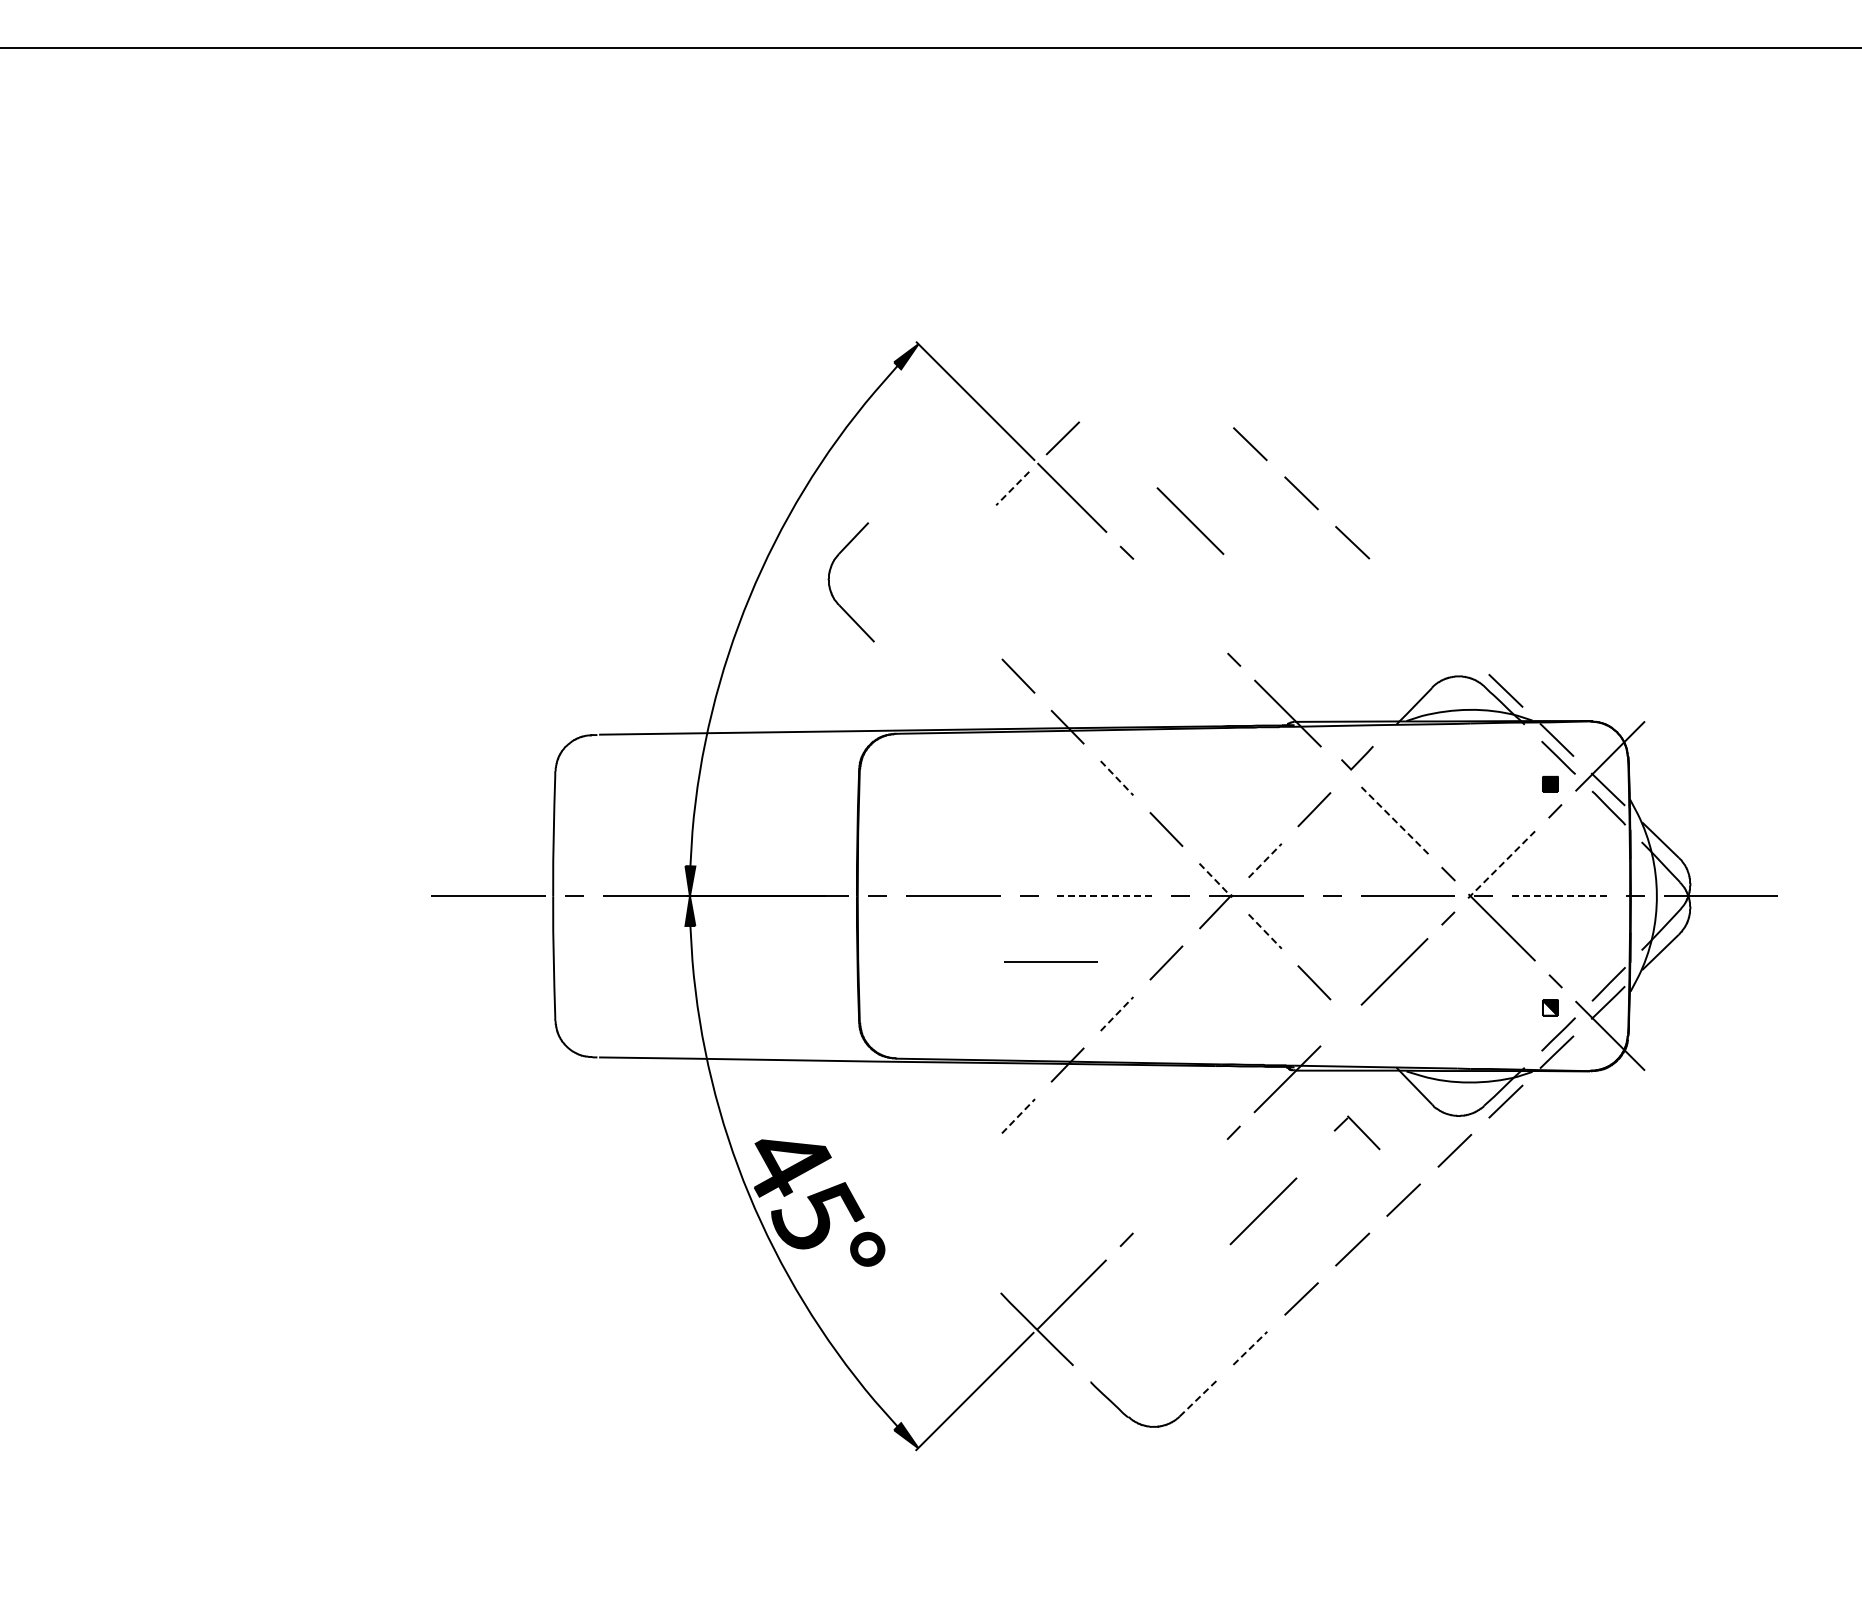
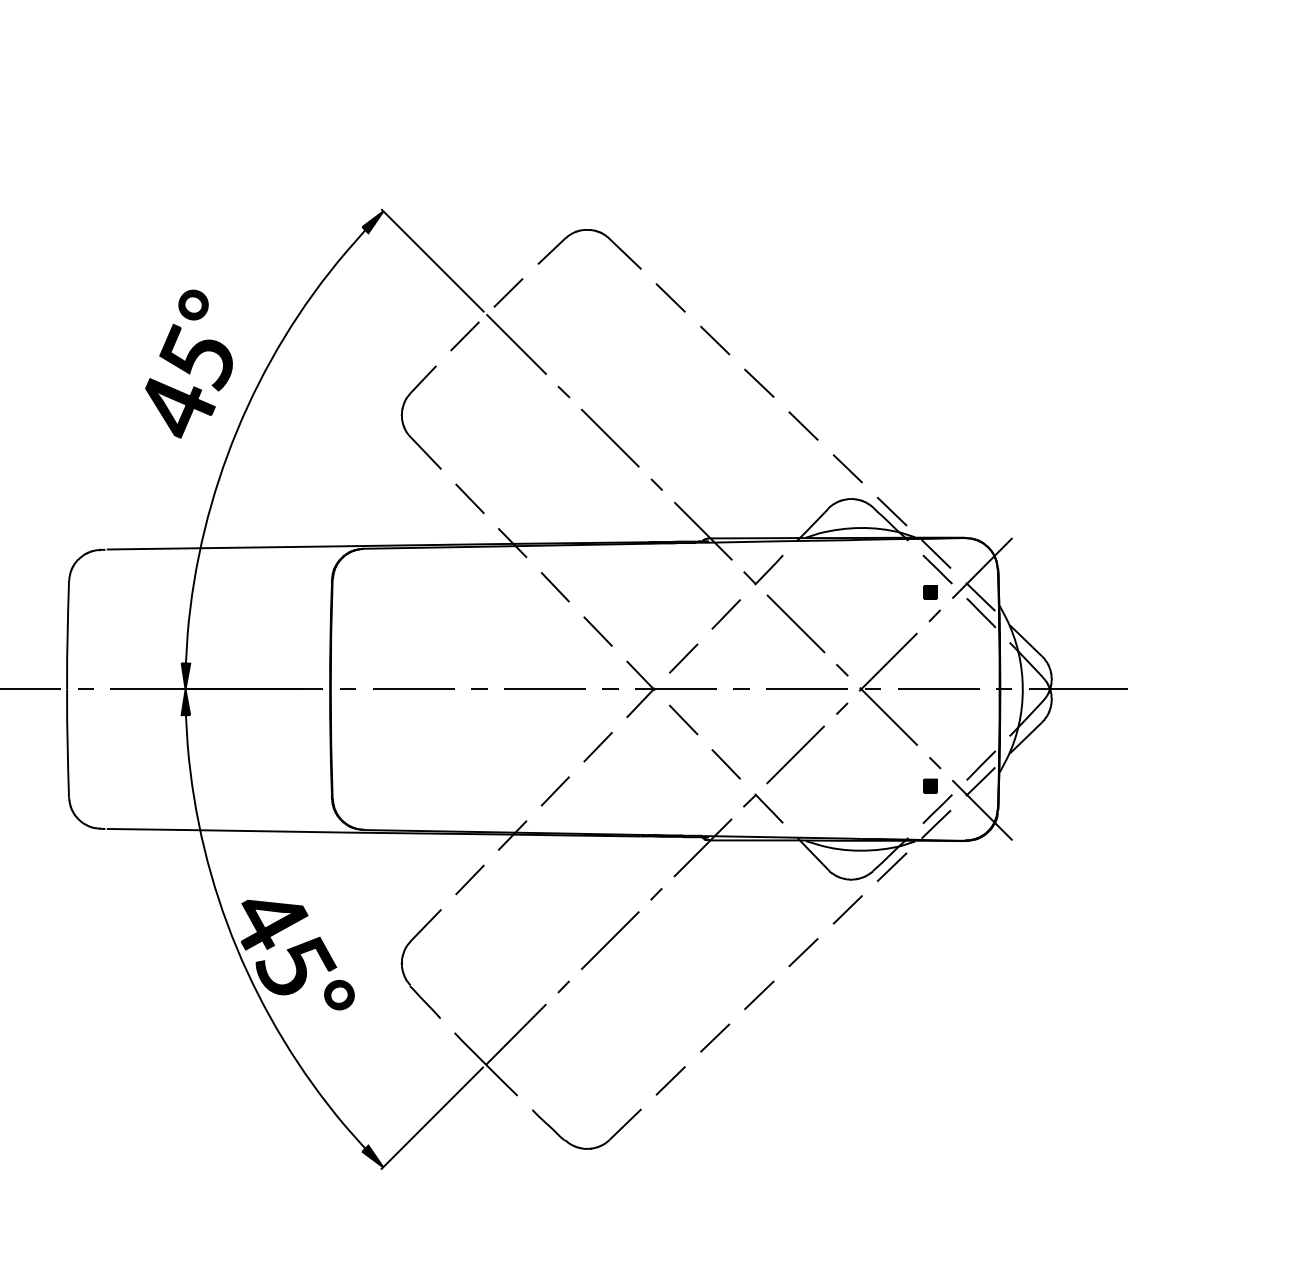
part: (1161, 367) -> (593, 231), added
line: (1012, 488) -> (464, 336), dashed -> solid
part: (693, 520) -> (188, 364), added
line: (1190, 520) -> (610, 437), moved
part: (830, 585) -> (403, 420), moved
line: (1403, 591) -> (803, 425), added
line: (1454, 641) -> (847, 468), added
part: (1357, 757) -> (763, 569), size x1.43
line: (1117, 778) -> (555, 587), dashed -> solid
line: (1394, 820) -> (795, 623), dashed -> solid
line: (1265, 860) -> (683, 658), dashed -> solid
line: (1501, 864) -> (888, 661), dashed -> solid
line: (1215, 880) -> (640, 675), dashed -> solid
line: (1104, 896) -> (544, 689), dashed -> solid
line: (1559, 896) -> (938, 689), dashed -> solid
line: (1265, 931) -> (683, 719), dashed -> solid
line: (1050, 961) -> (497, 745), removed
fill: (1549, 1007) -> (929, 785), added
line: (1117, 1014) -> (555, 791), dashed -> solid
line: (1018, 1116) -> (470, 880), dashed -> solid
part: (1356, 1132) -> (762, 808), moved
line: (1263, 1211) -> (610, 940), moved
part: (941, 1218) -> (403, 968), added
line: (1250, 1348) -> (670, 1081), dashed -> solid
line: (1198, 1398) -> (625, 1124), dashed -> solid

